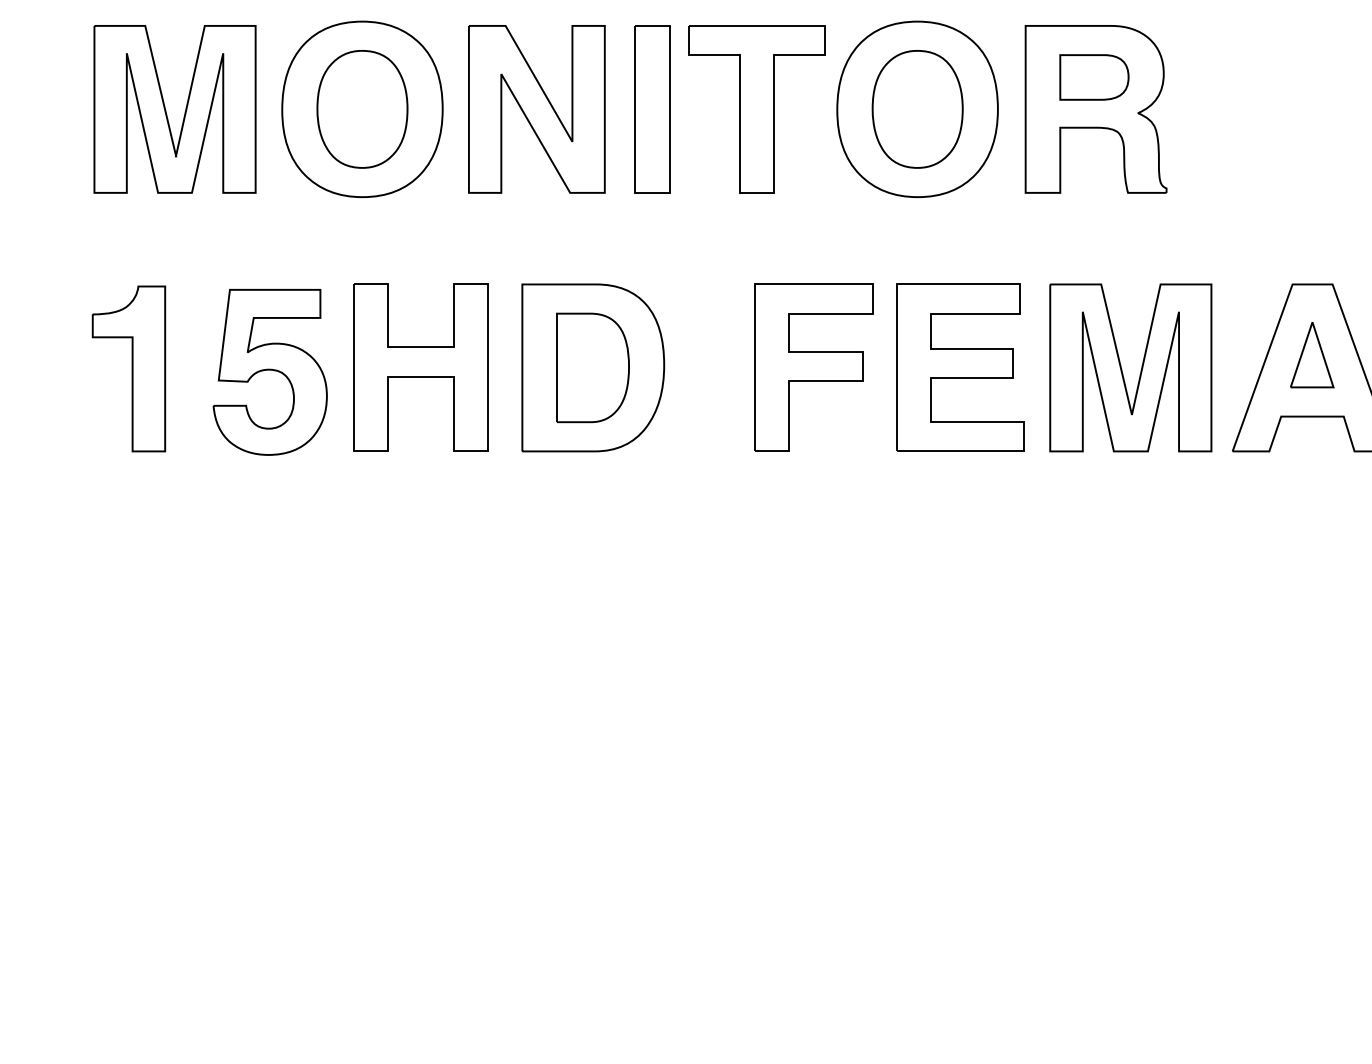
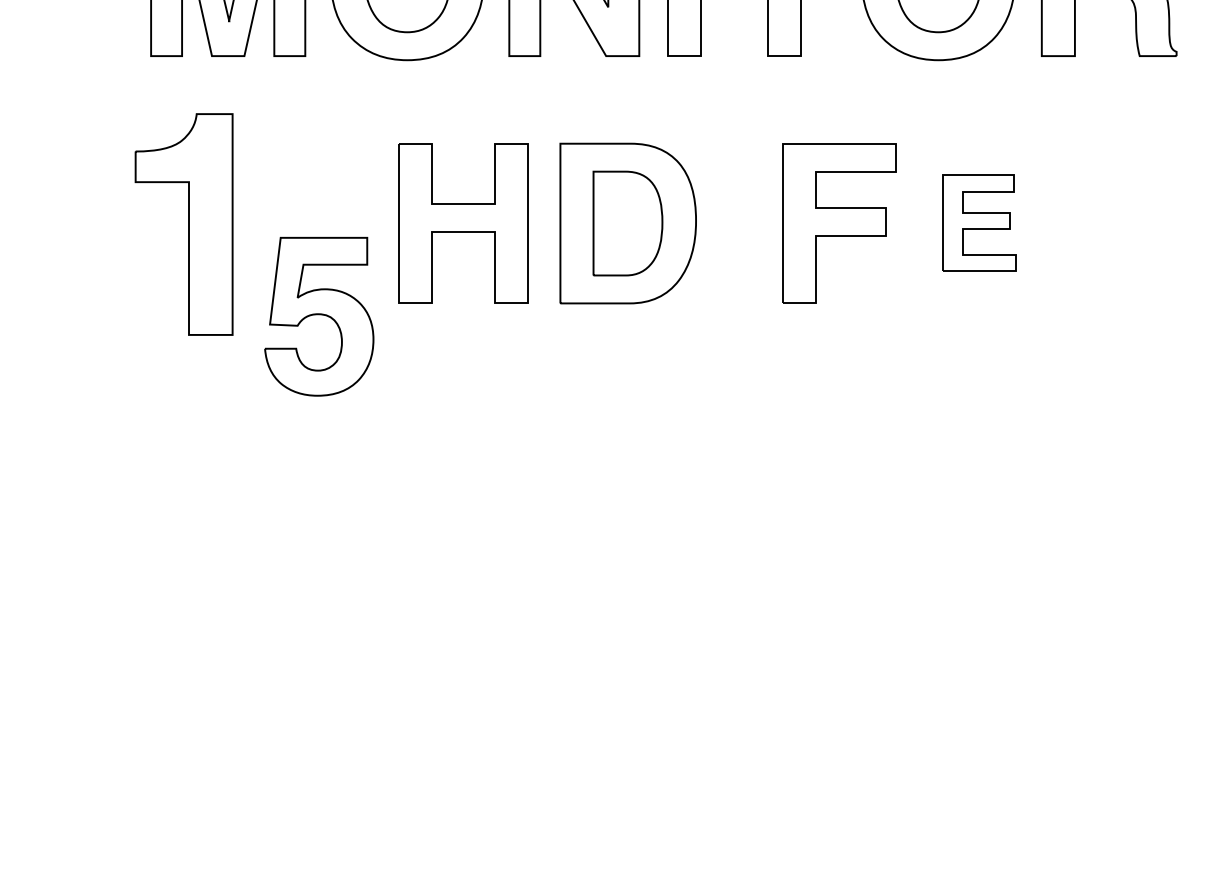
part: (960, 367) -> (979, 223), size x0.6
part: (128, 368) -> (183, 224), size x1.4
part: (1122, 369) -> (1134, 225), removed
part: (269, 372) -> (318, 316), moved

